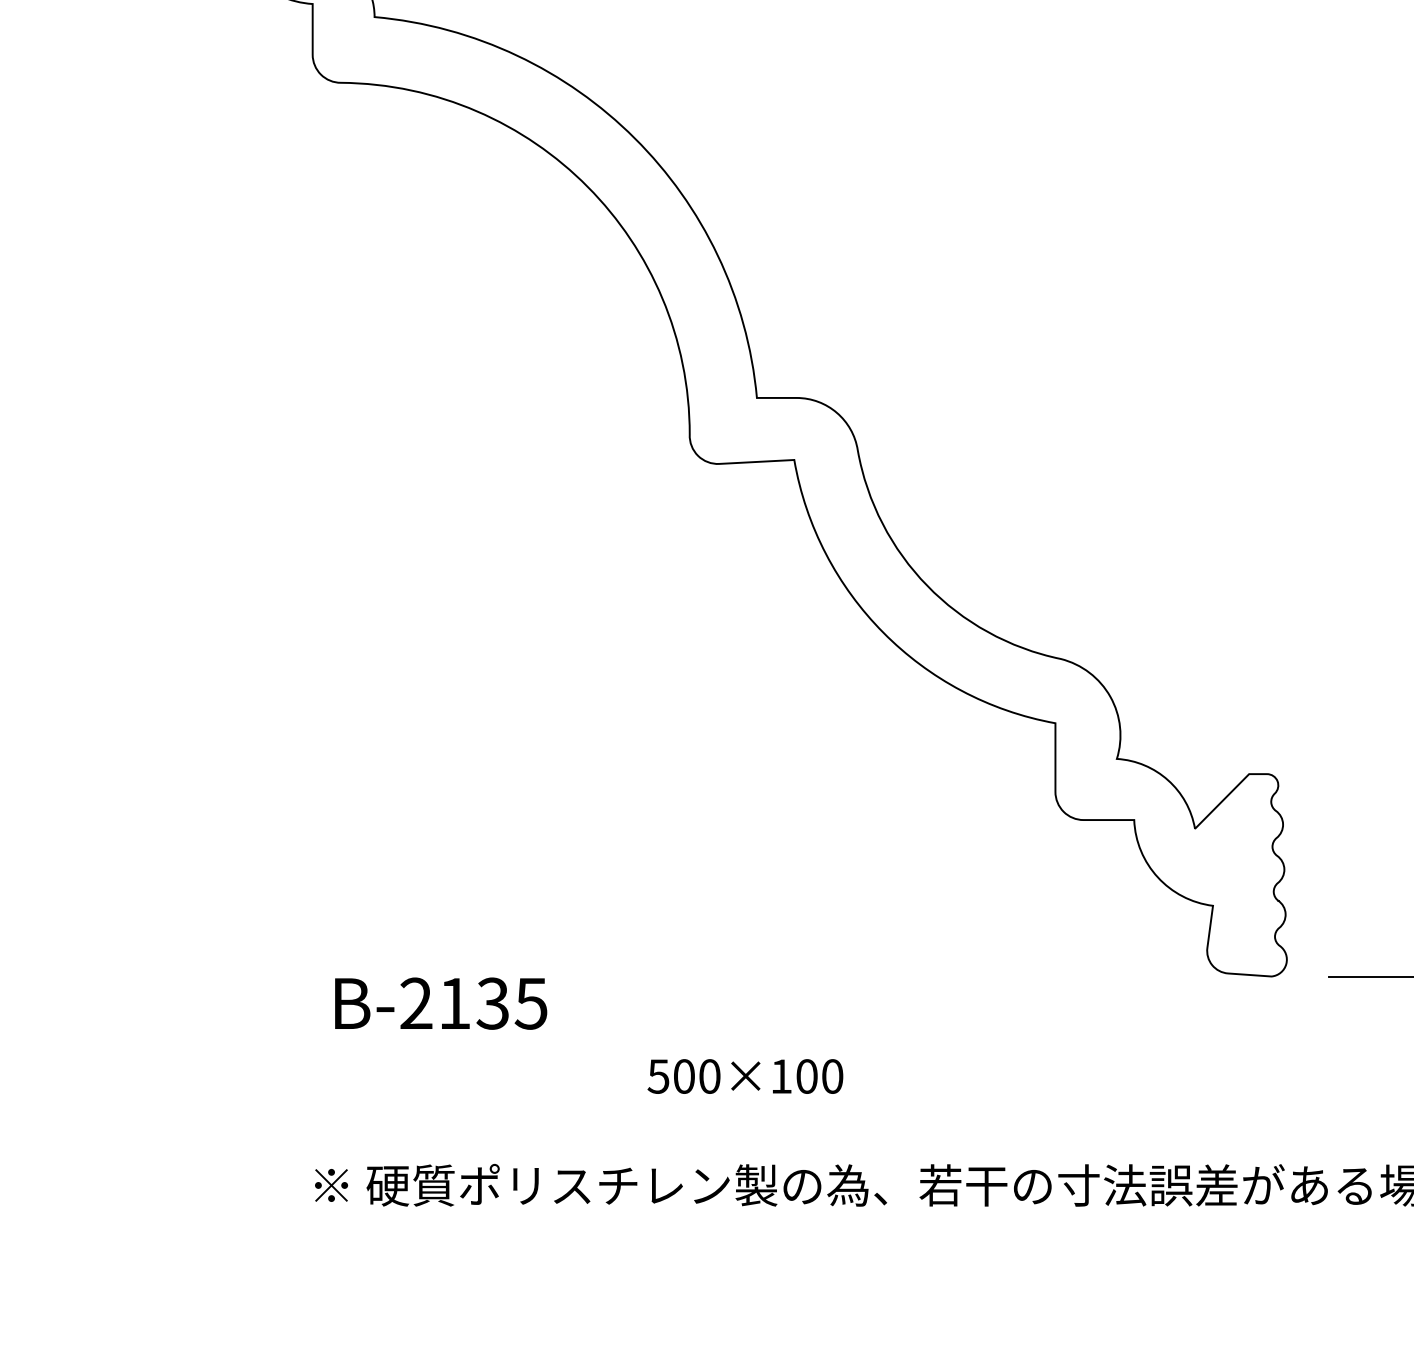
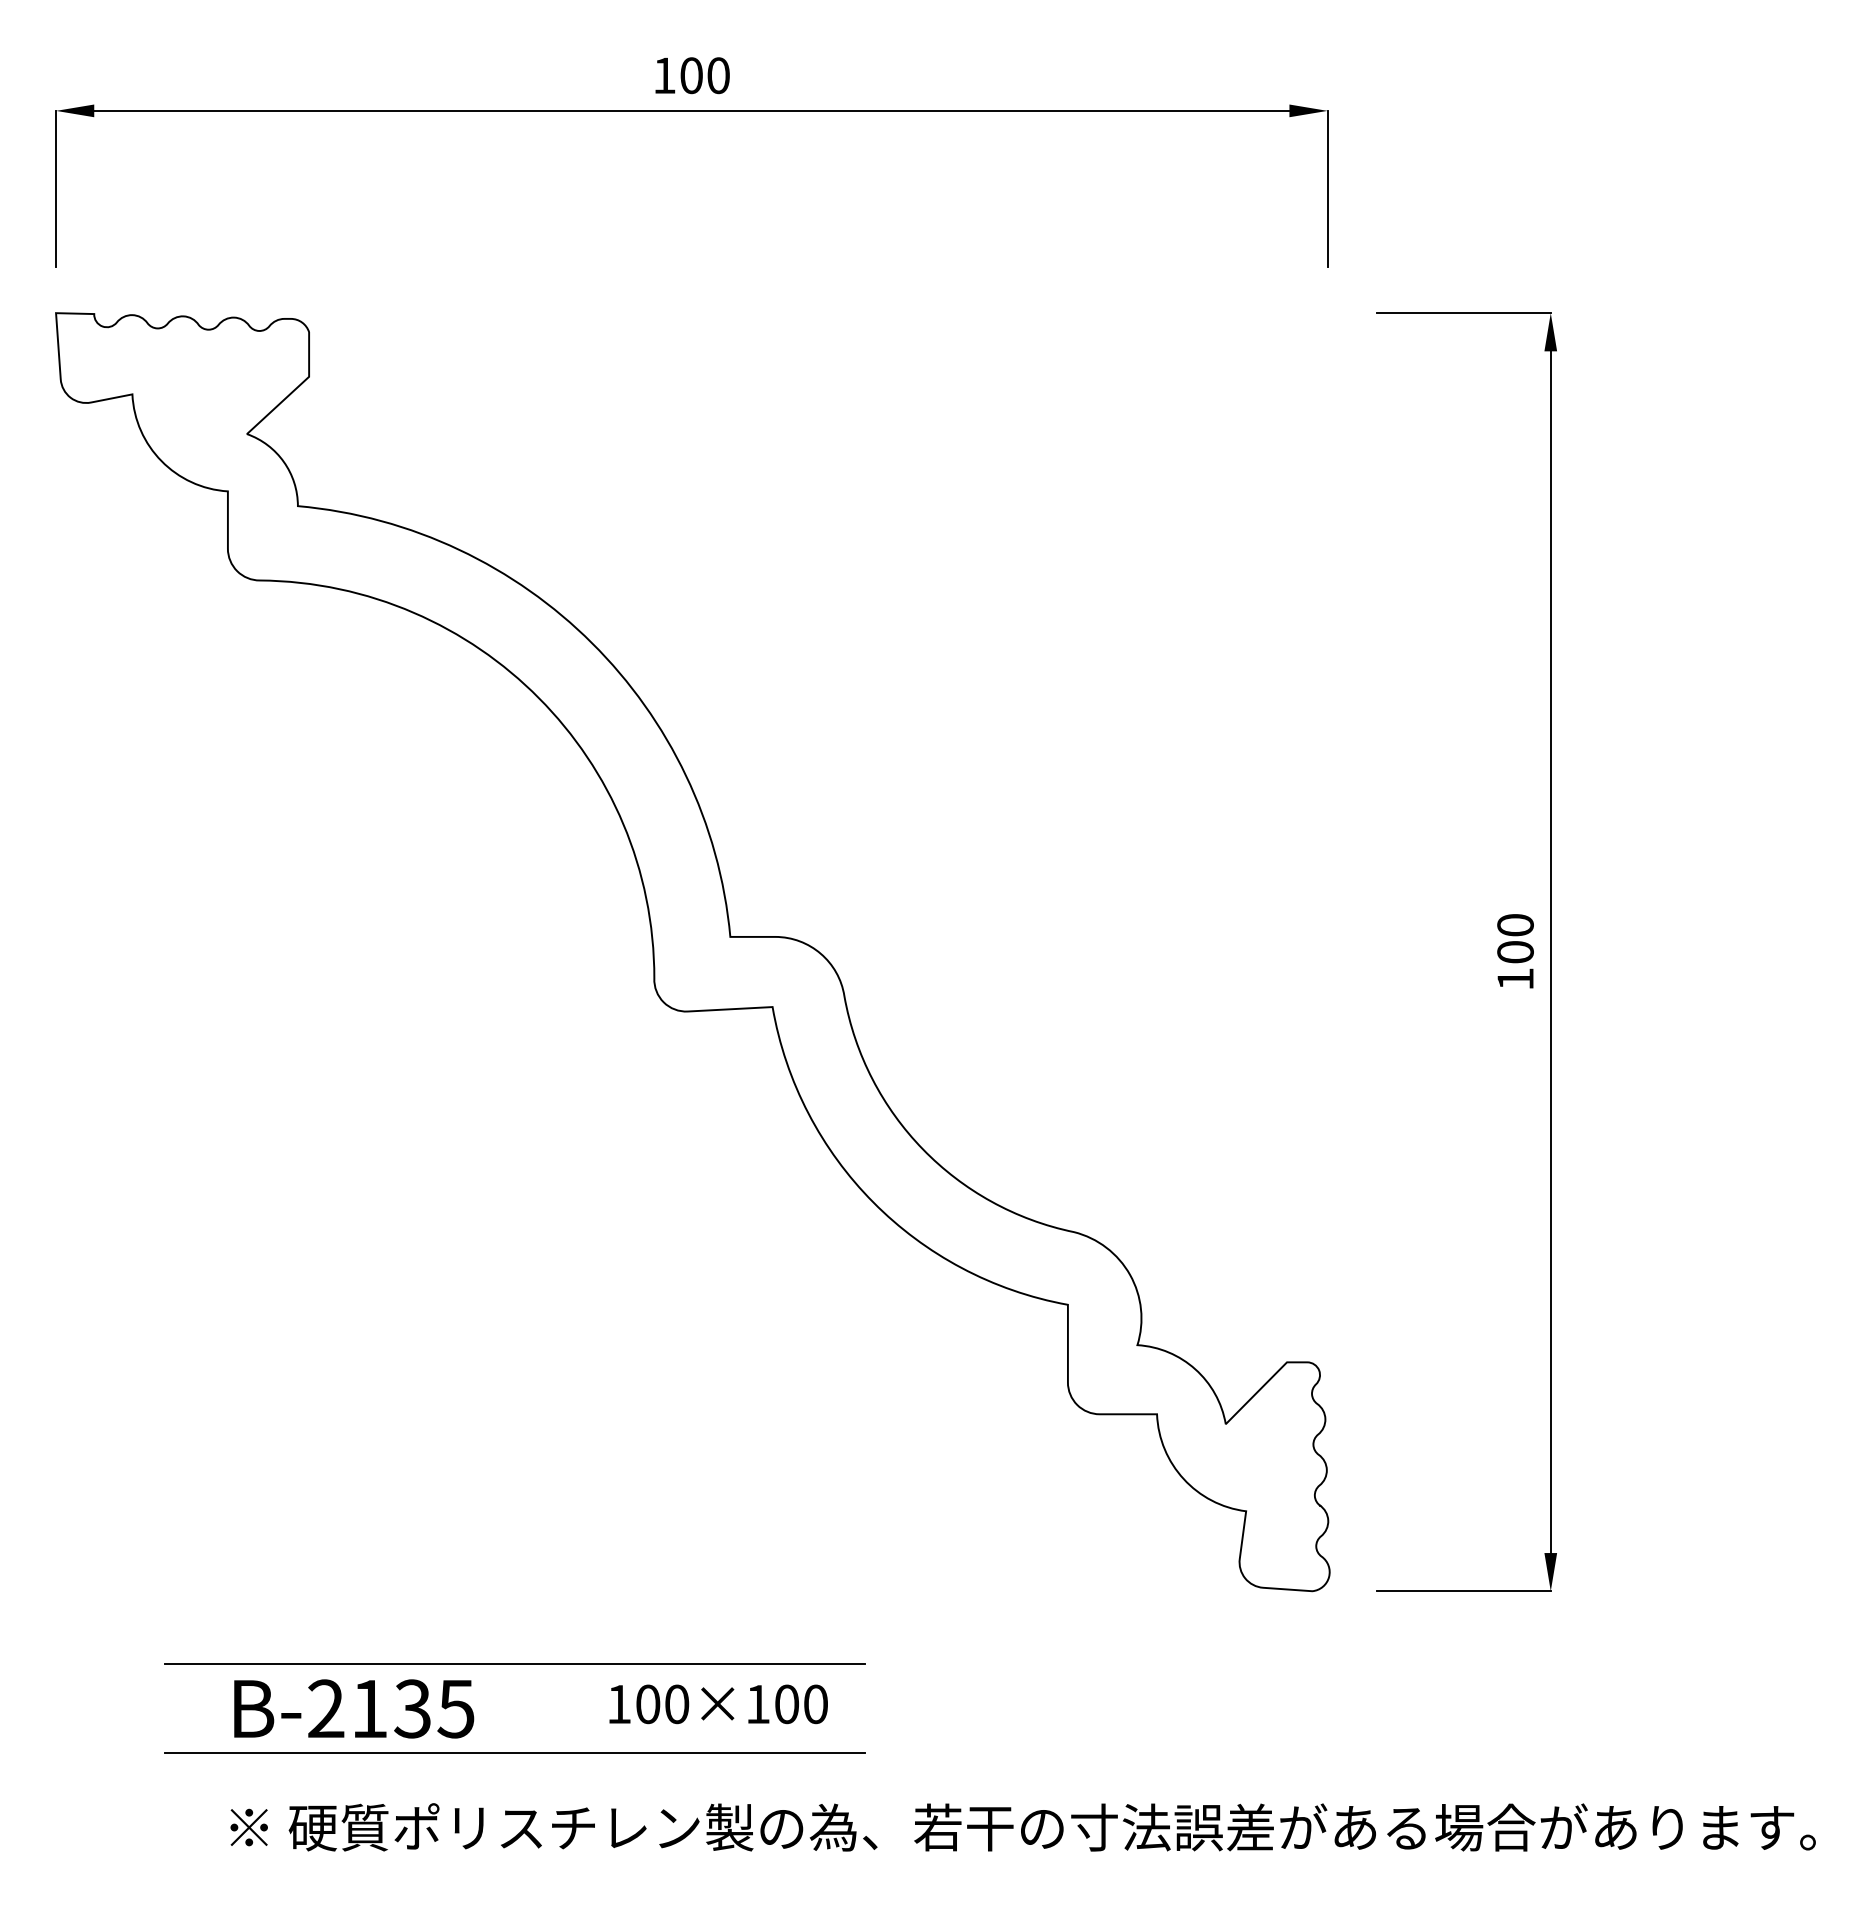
text: (441, 1003) -> (354, 1708), moved
line: (566, 1040) -> (515, 1663), added
text: (658, 1076) -> (618, 1704), 500×100 -> 100×100
line: (566, 1119) -> (515, 1752), added

